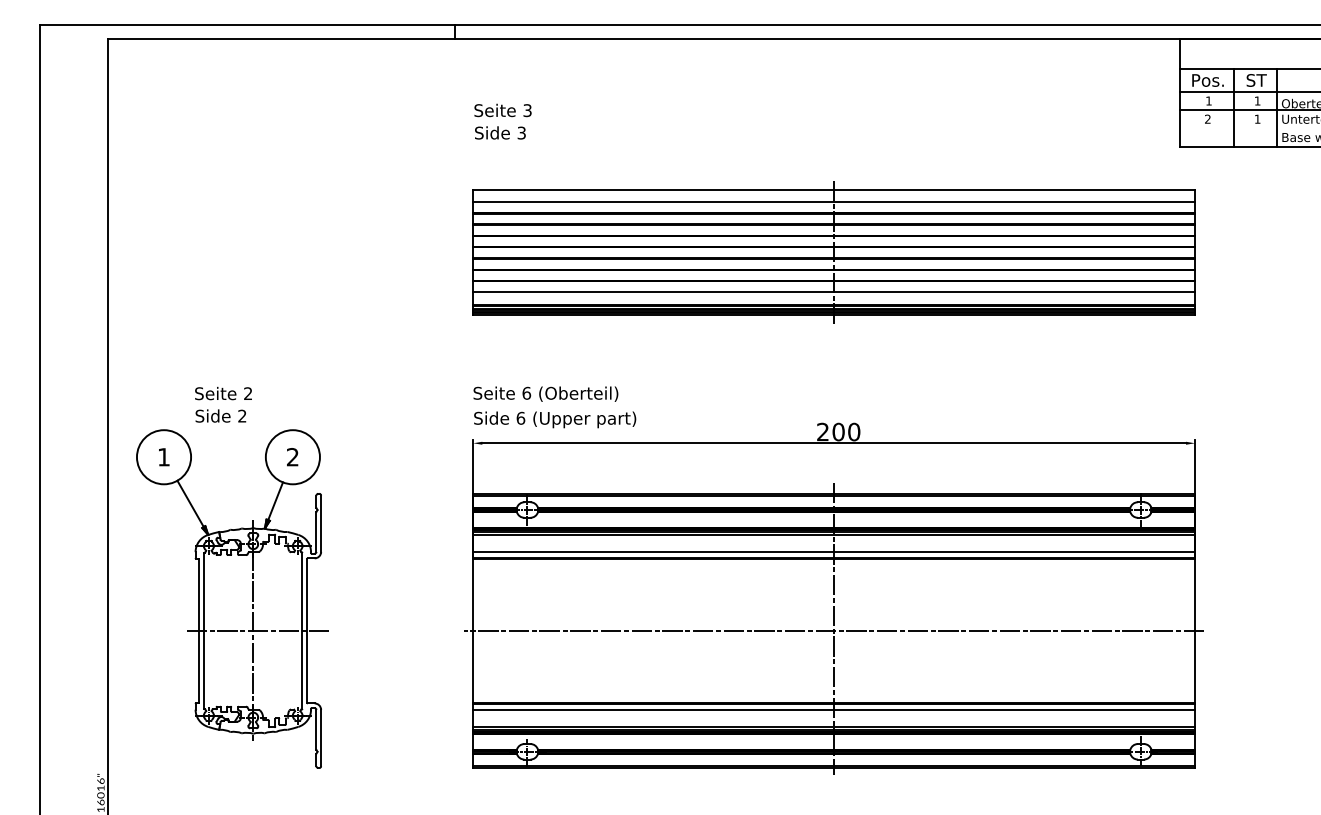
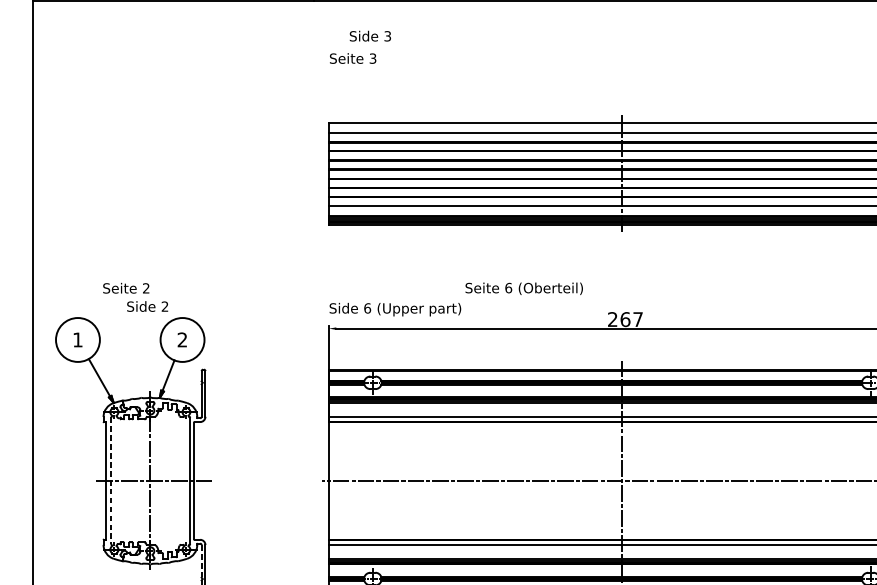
text: (500, 132) -> (370, 35), moved
text: (545, 393) -> (523, 288), moved
text: (220, 415) -> (147, 306), moved
text: (846, 431) -> (631, 319), 200 -> 267
line: (204, 631) -> (110, 481), solid -> dashed
line: (316, 729) -> (201, 560), solid -> dashed

